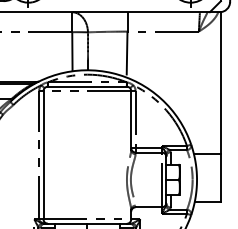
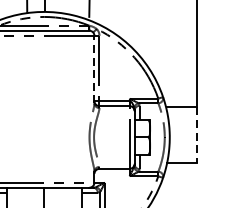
line: (131, 120) -> (94, 69), solid -> dashed
line: (220, 178) -> (196, 135), solid -> dashed

